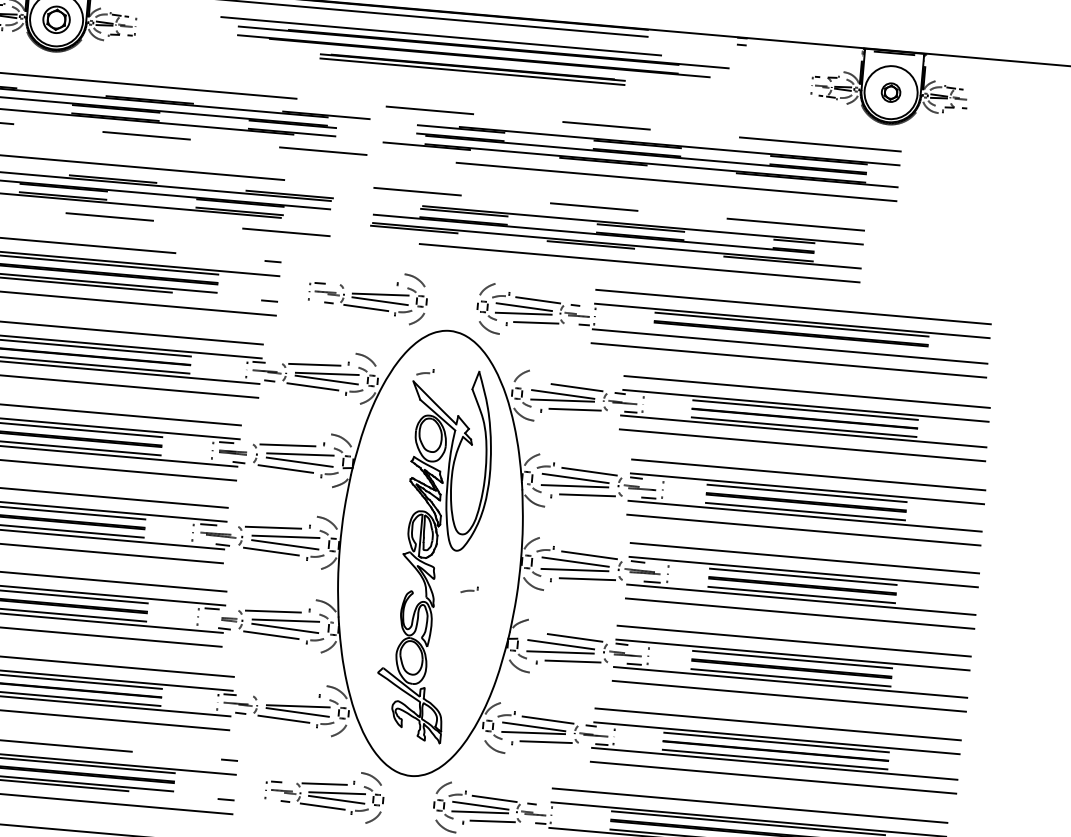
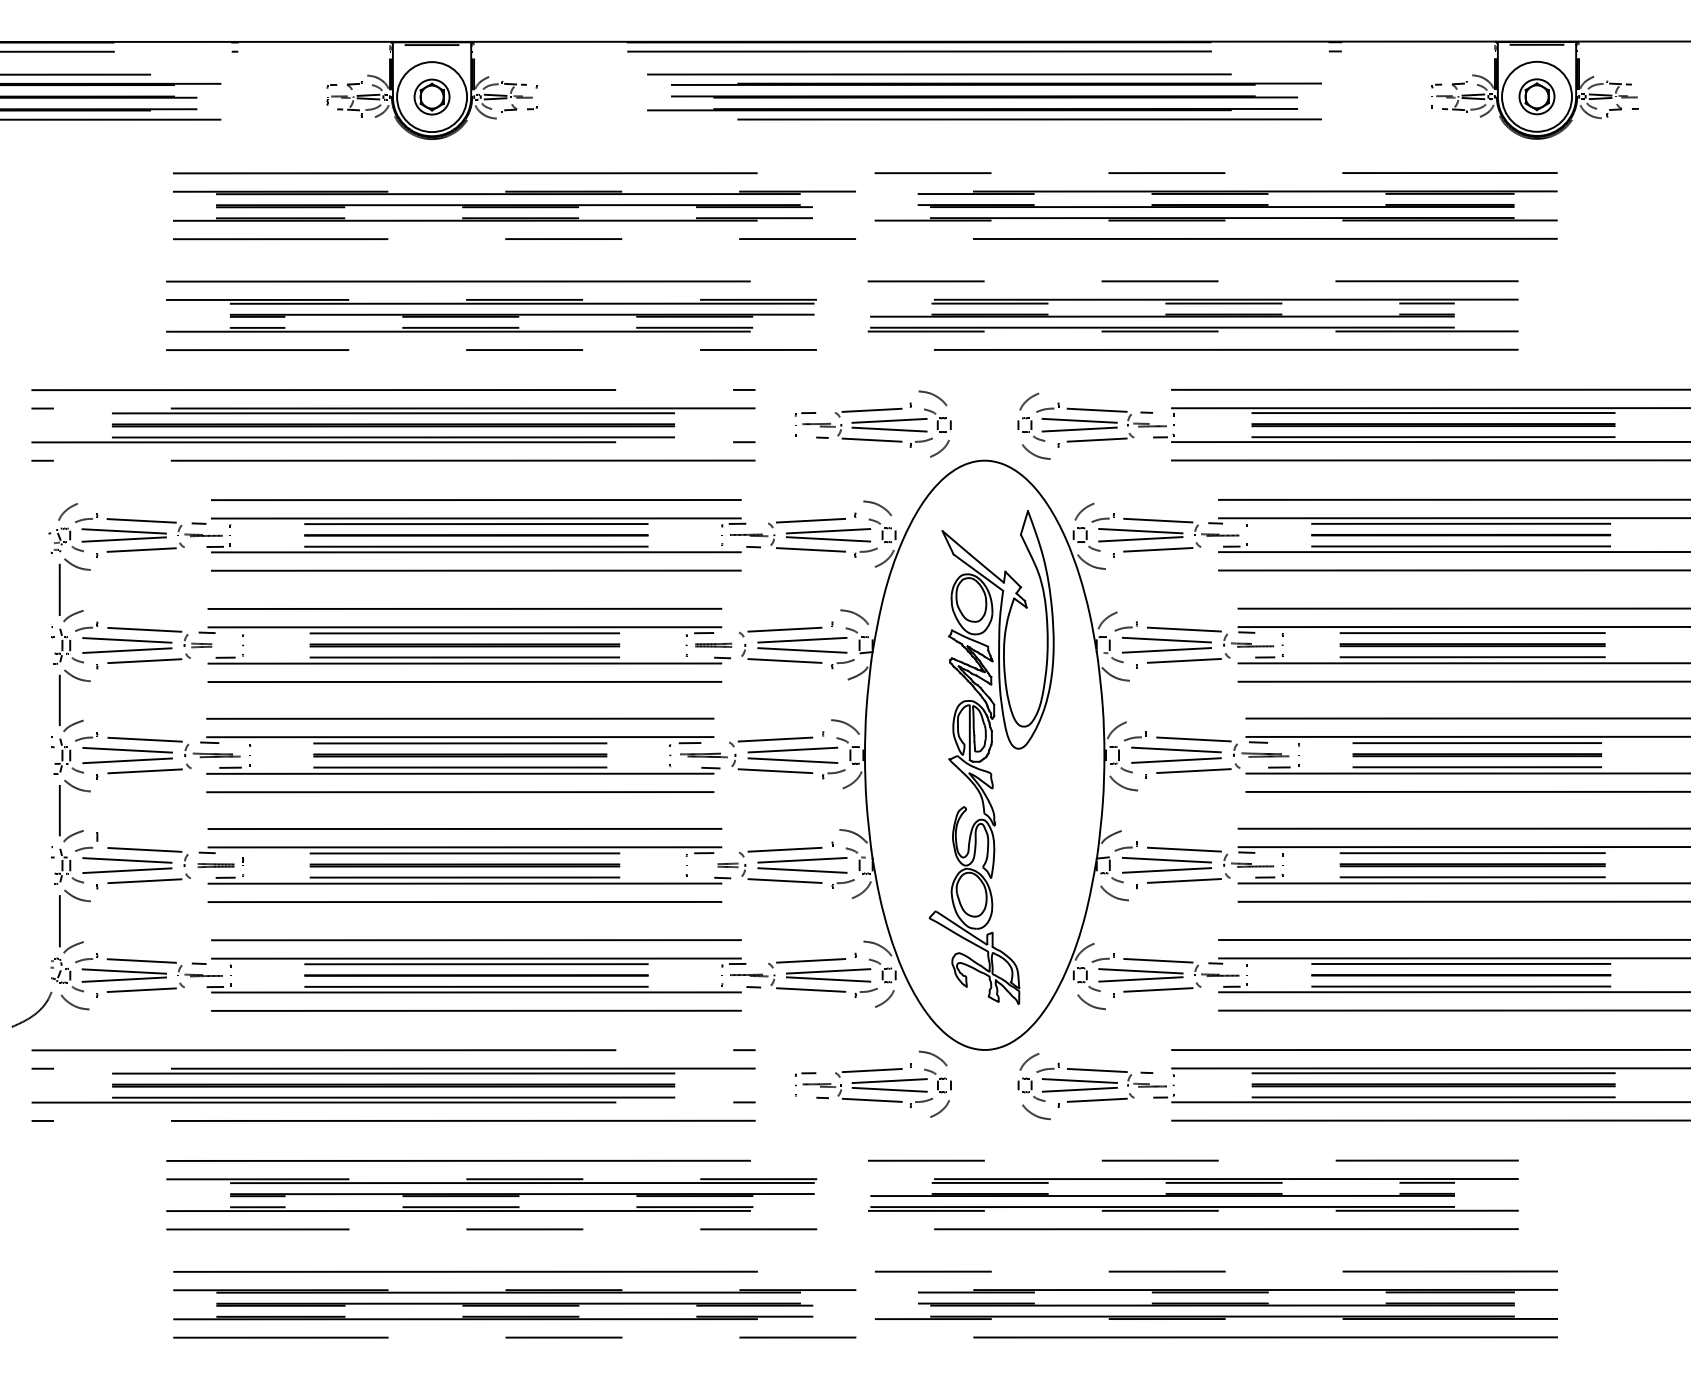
part: (472, 69) -> (984, 114), size x1.67
part: (890, 92) -> (1536, 96), size x1.43
line: (367, 284) -> (871, 409), added
line: (790, 343) -> (1433, 437), added
part: (424, 371) -> (1102, 517), moved
part: (468, 589) -> (1125, 846), moved
line: (286, 696) -> (811, 960), added

